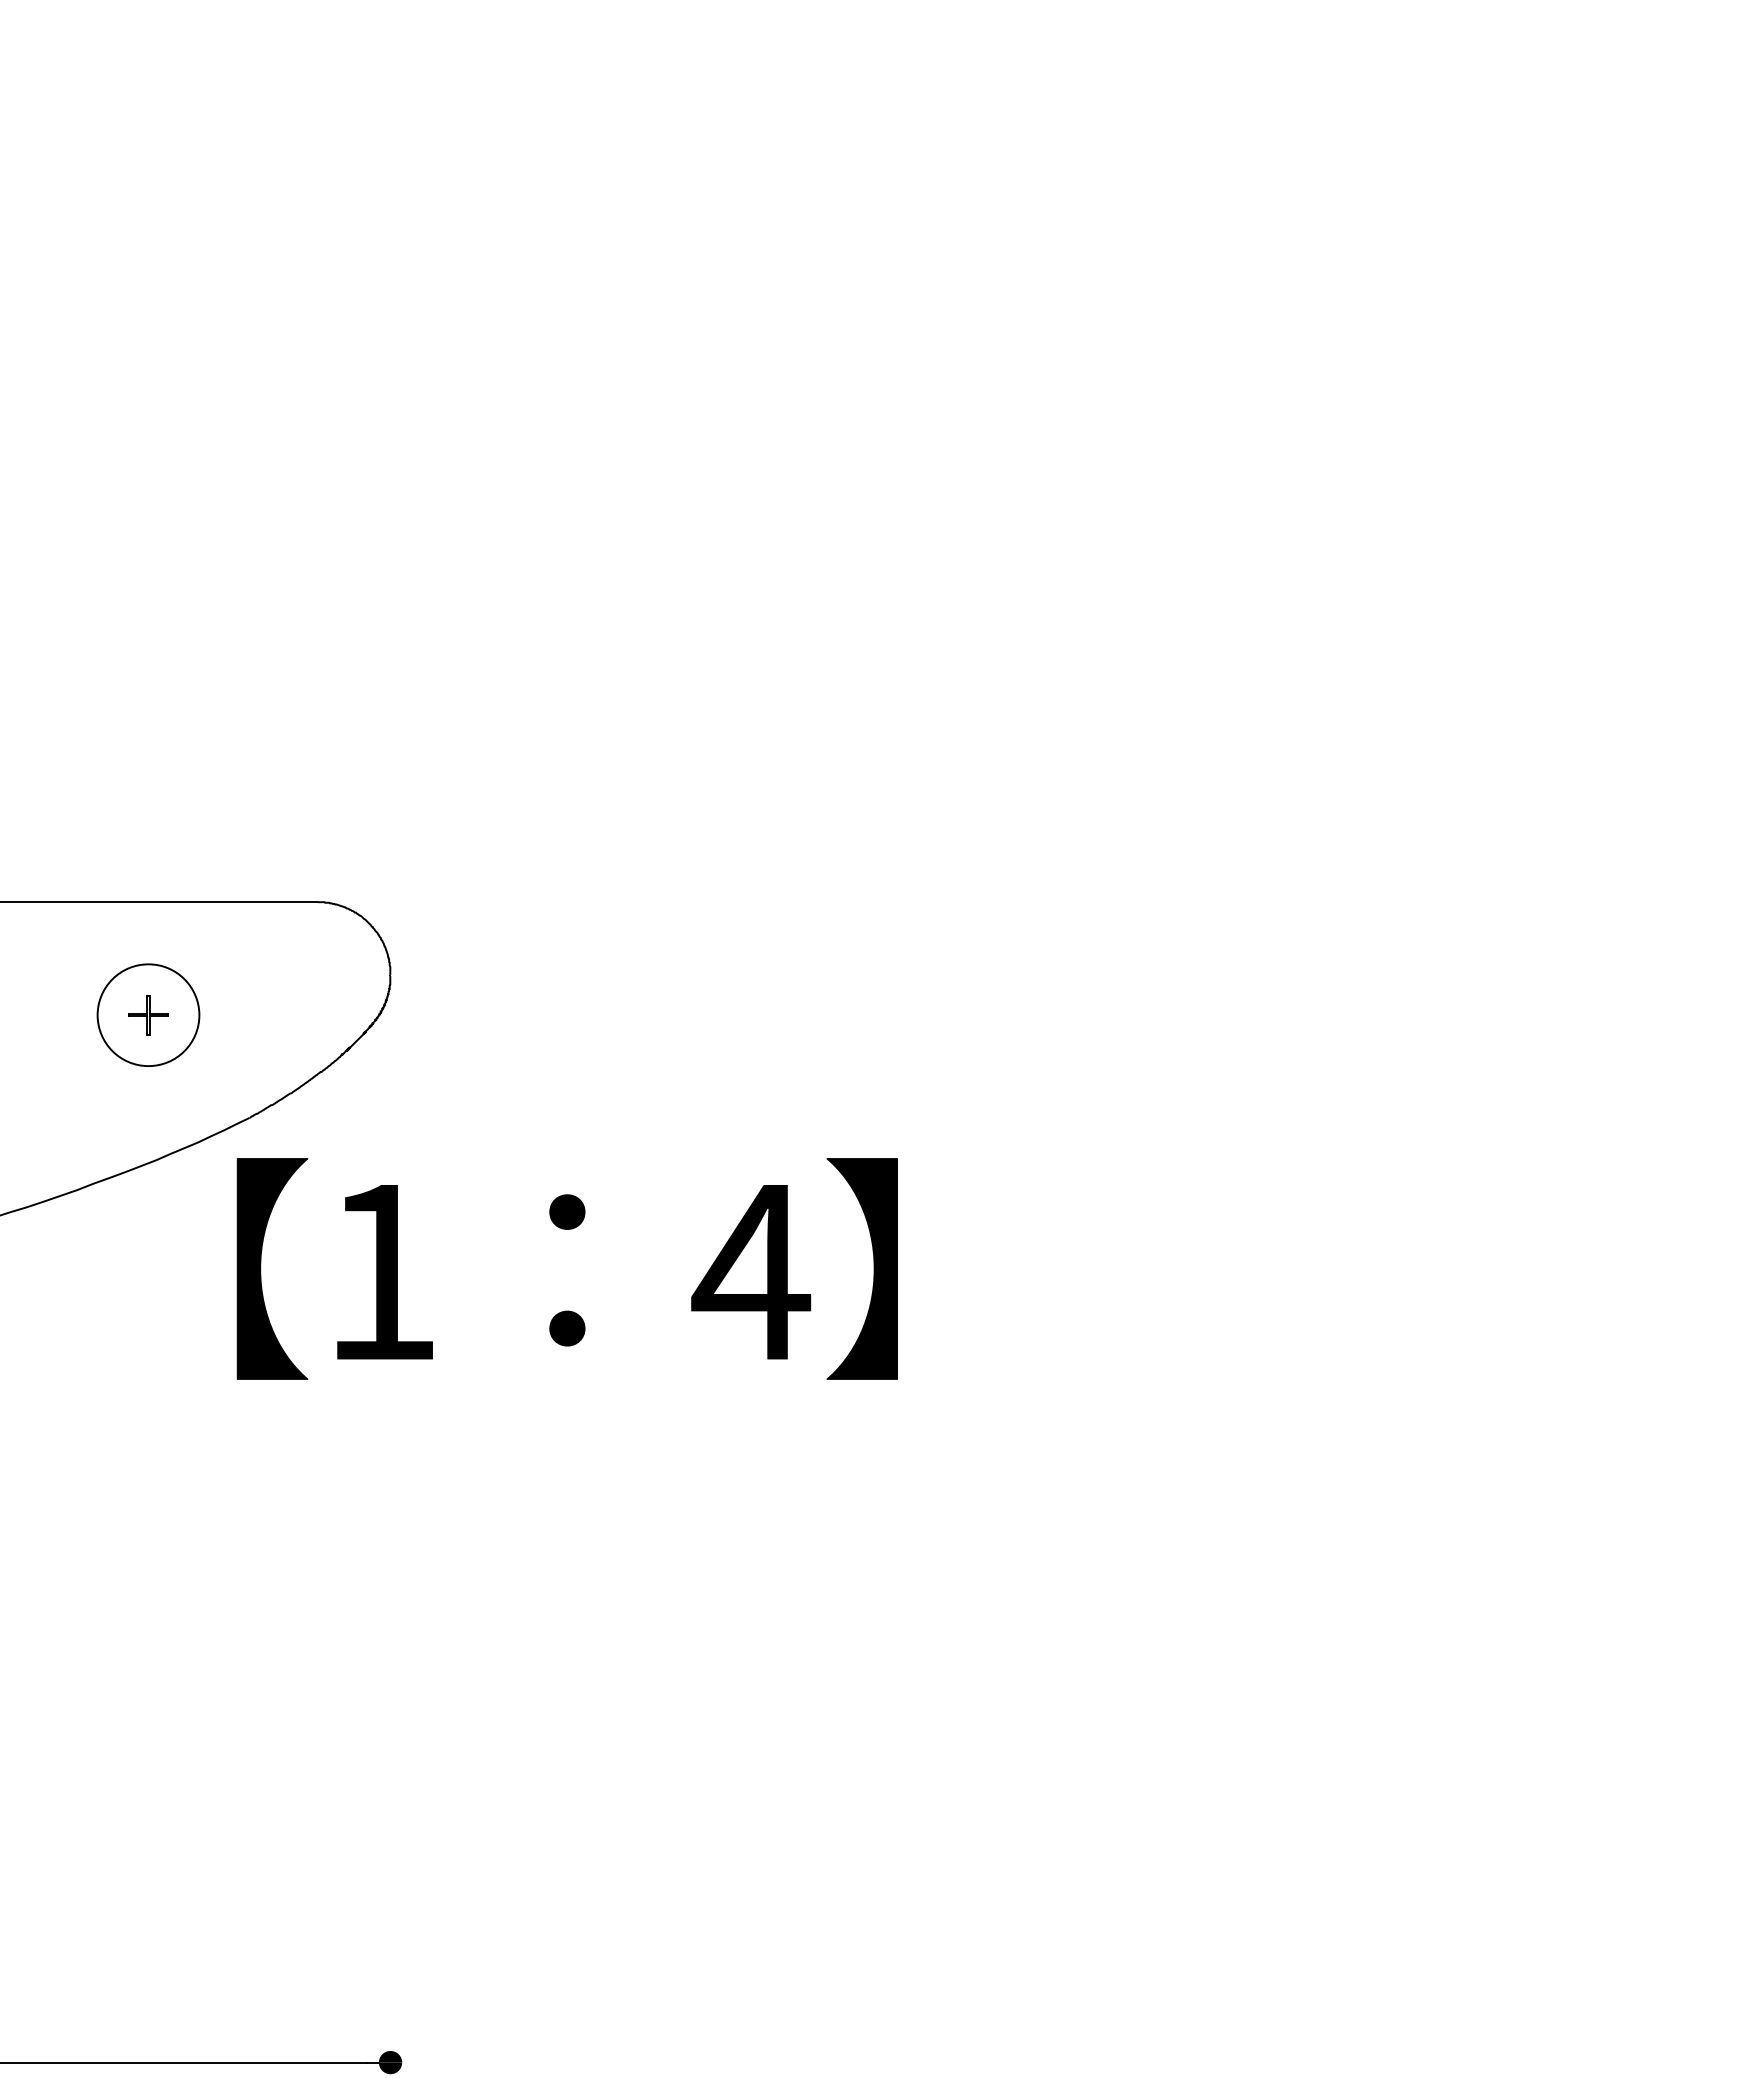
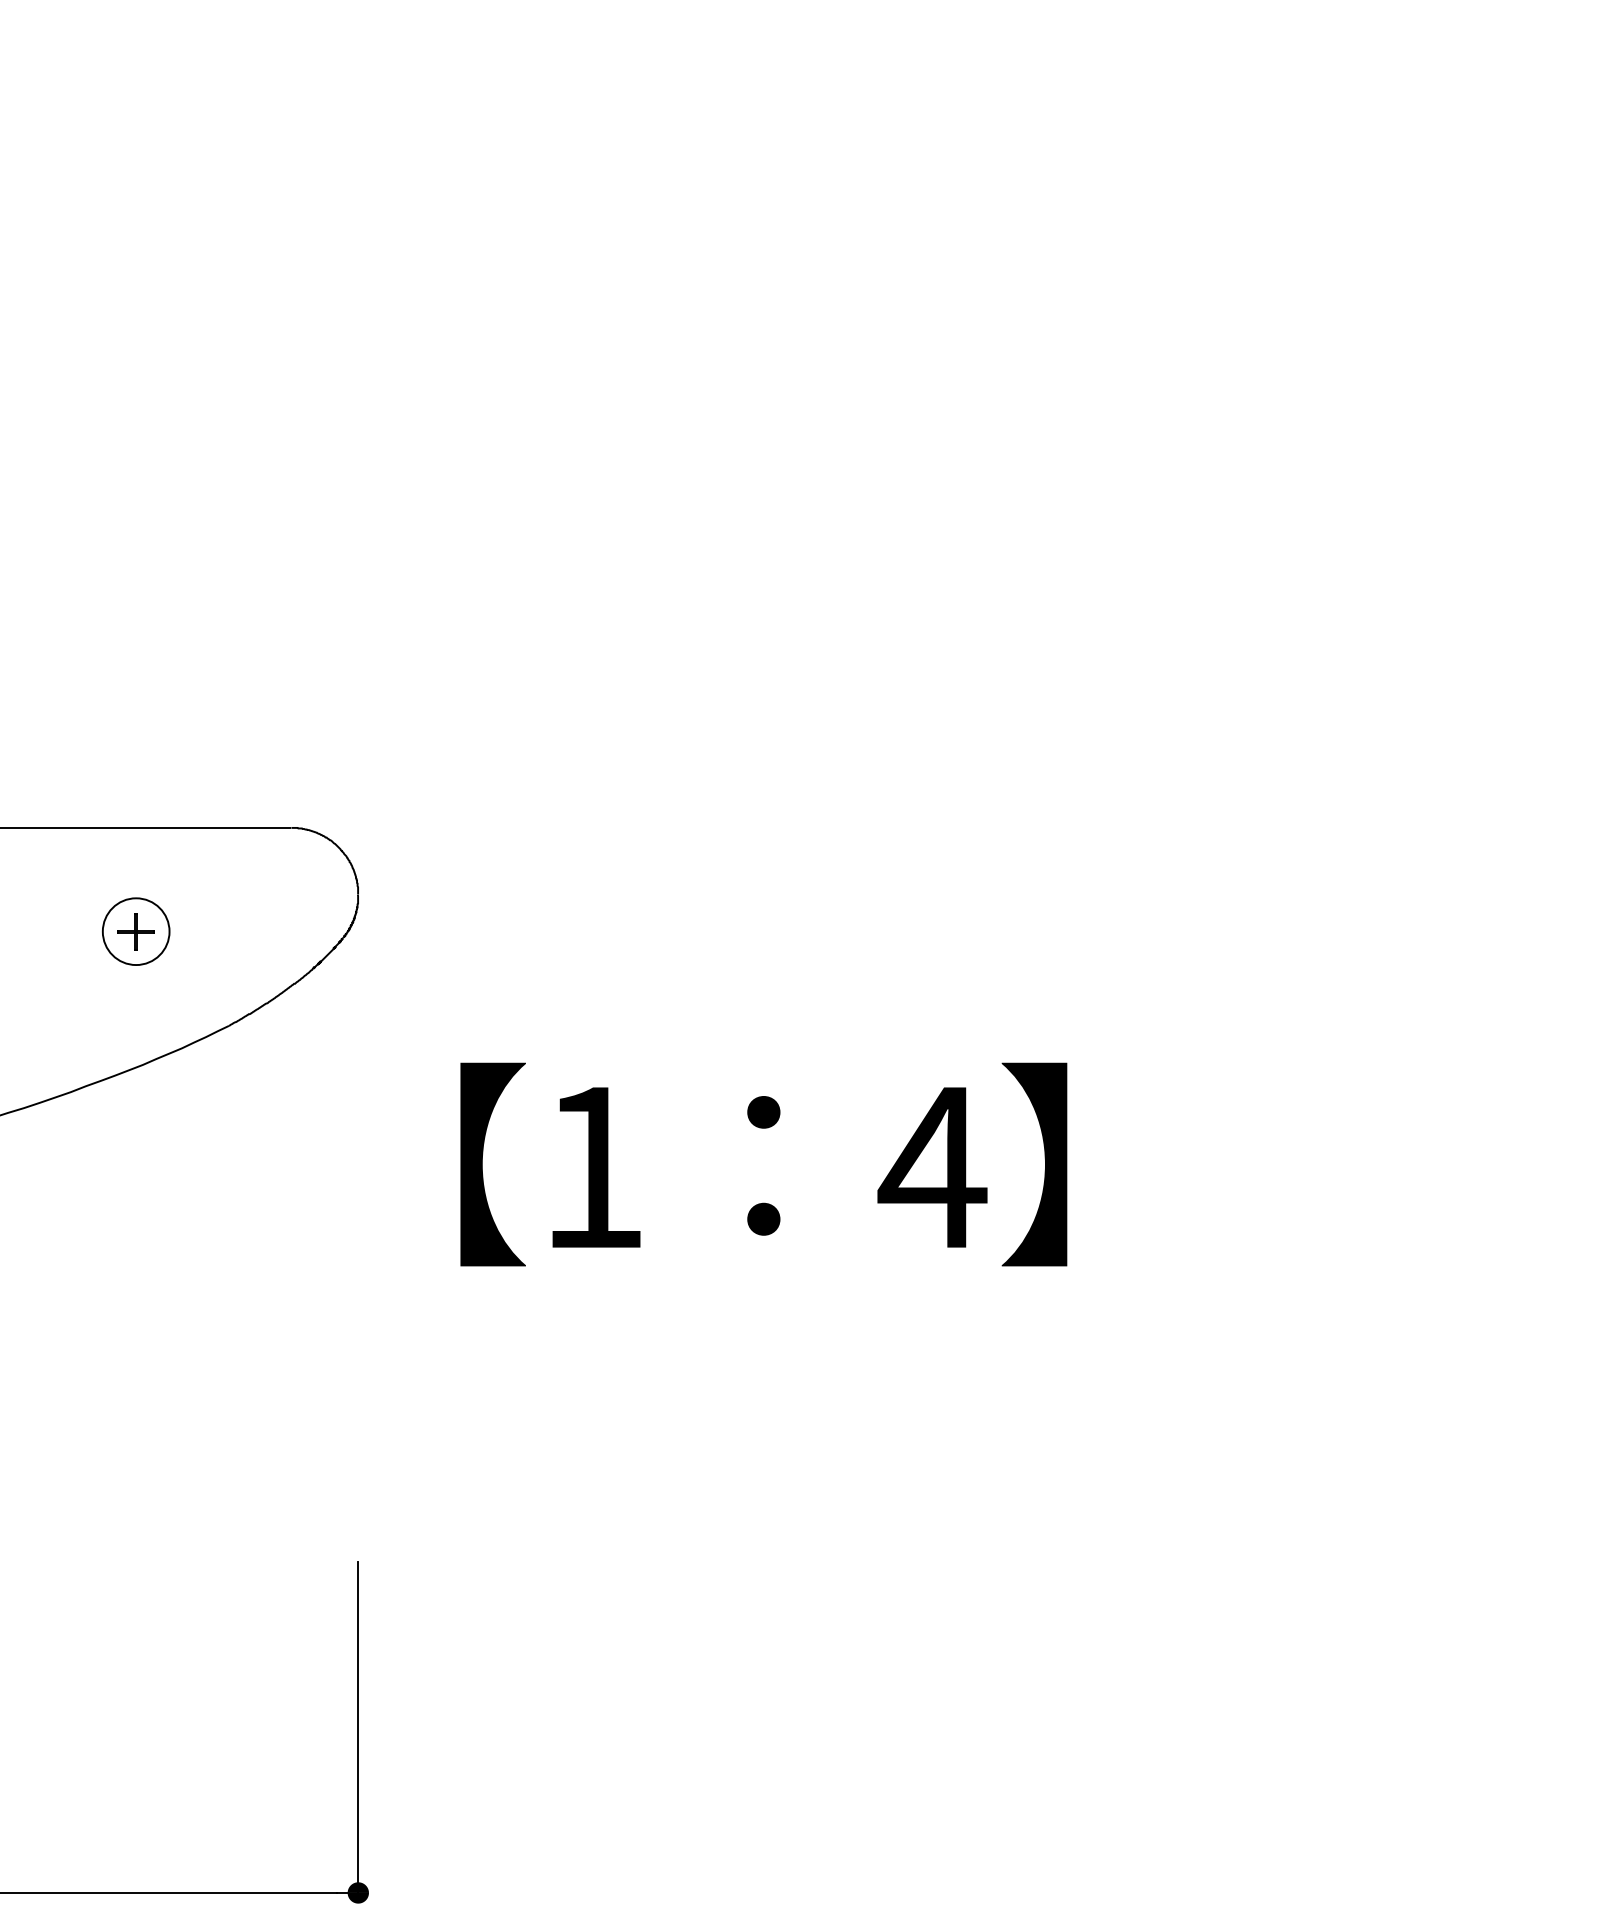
circle: (148, 1014) -> (136, 931), size x0.71
text: (566, 1268) -> (763, 1164), moved
line: (390, 1881) -> (358, 1726), added

